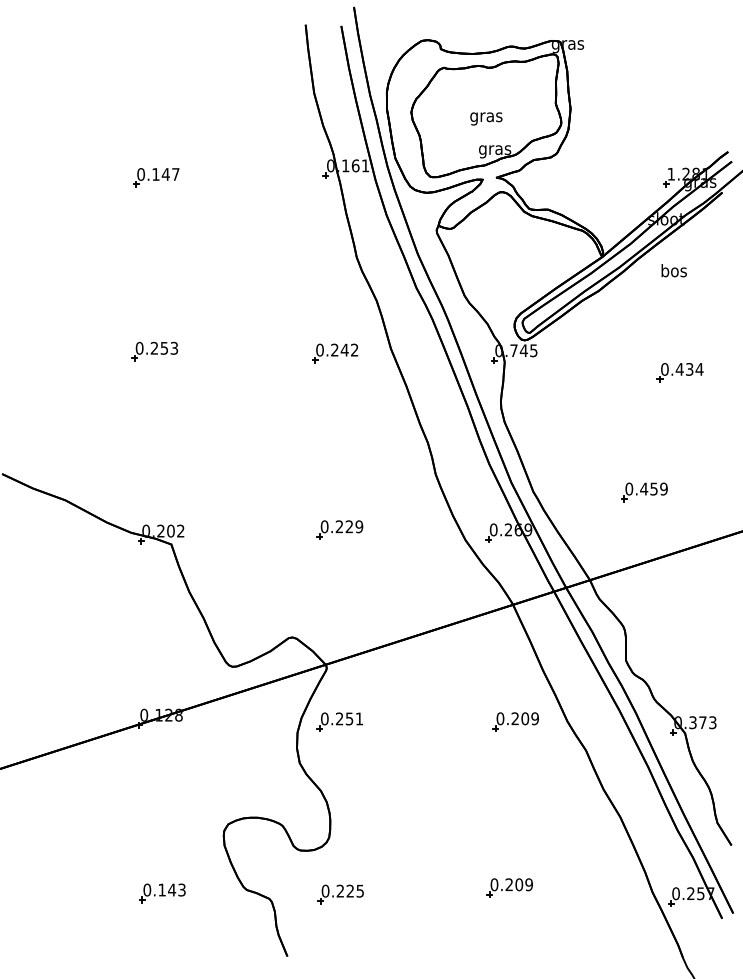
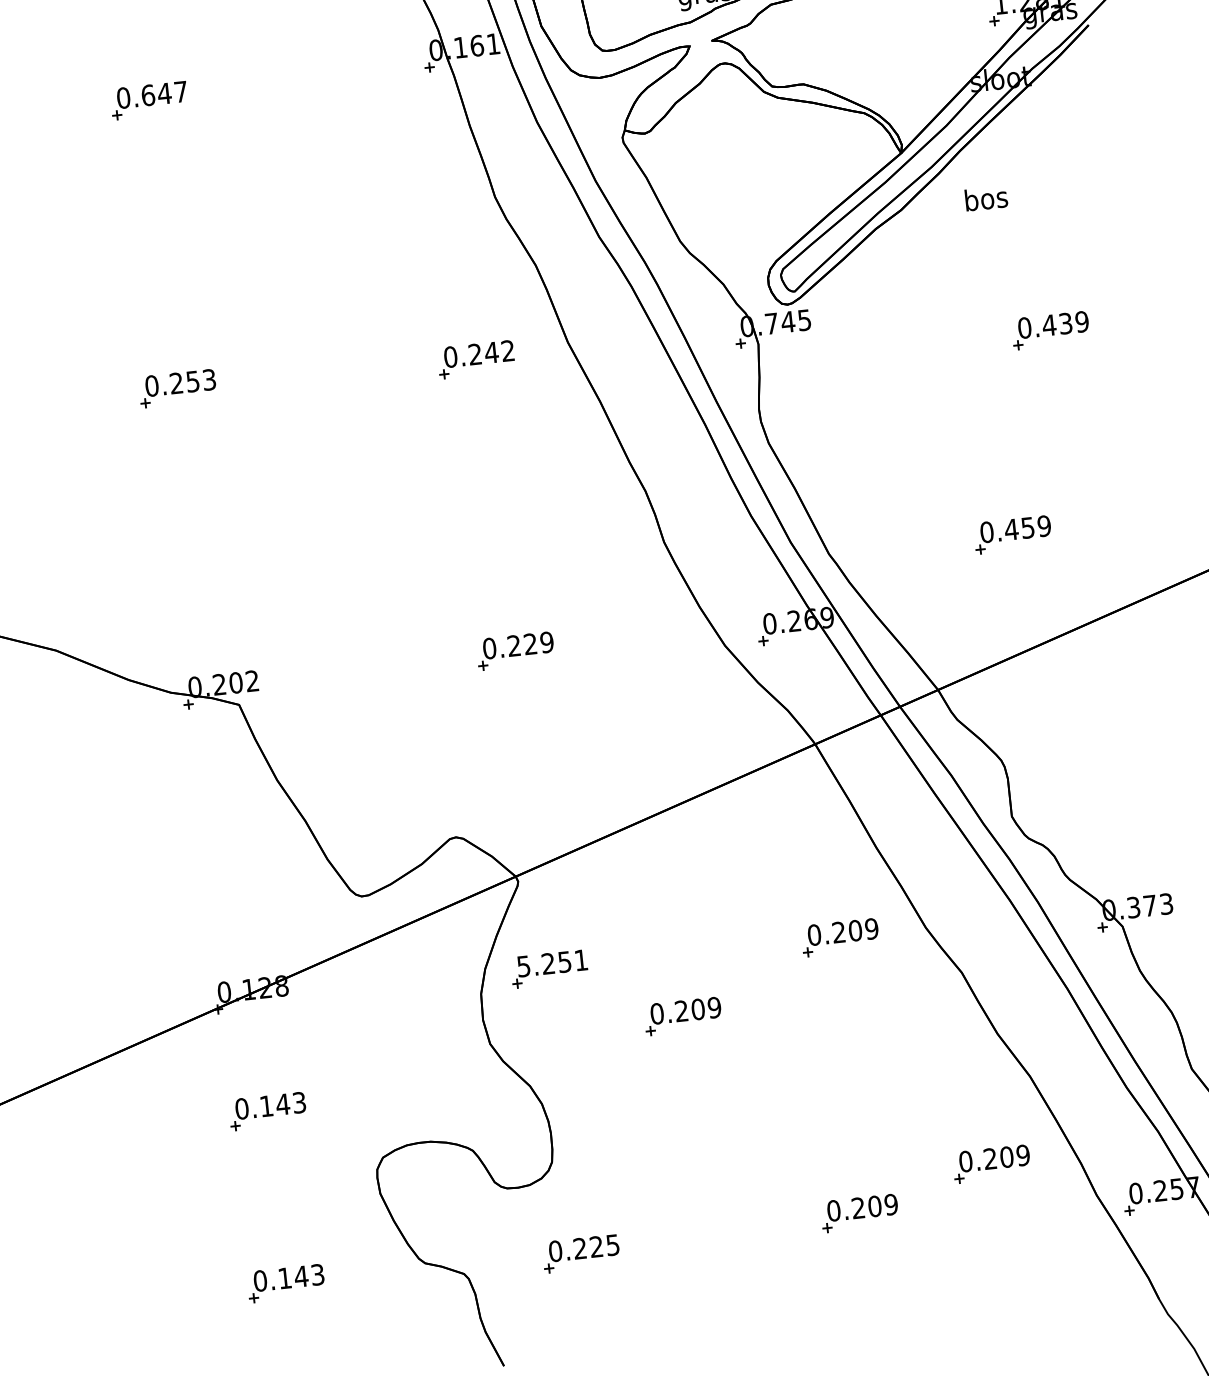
text: (155, 174) -> (147, 95), 0.147 -> 0.647
text: (673, 270) -> (985, 198), moved
text: (699, 369) -> (1082, 321), 0.434 -> 0.439
text: (324, 718) -> (523, 965), 0.251 -> 5.251
part: (416, 758) -> (682, 1015), added
part: (162, 789) -> (267, 1111), added
part: (591, 866) -> (991, 1163), added

